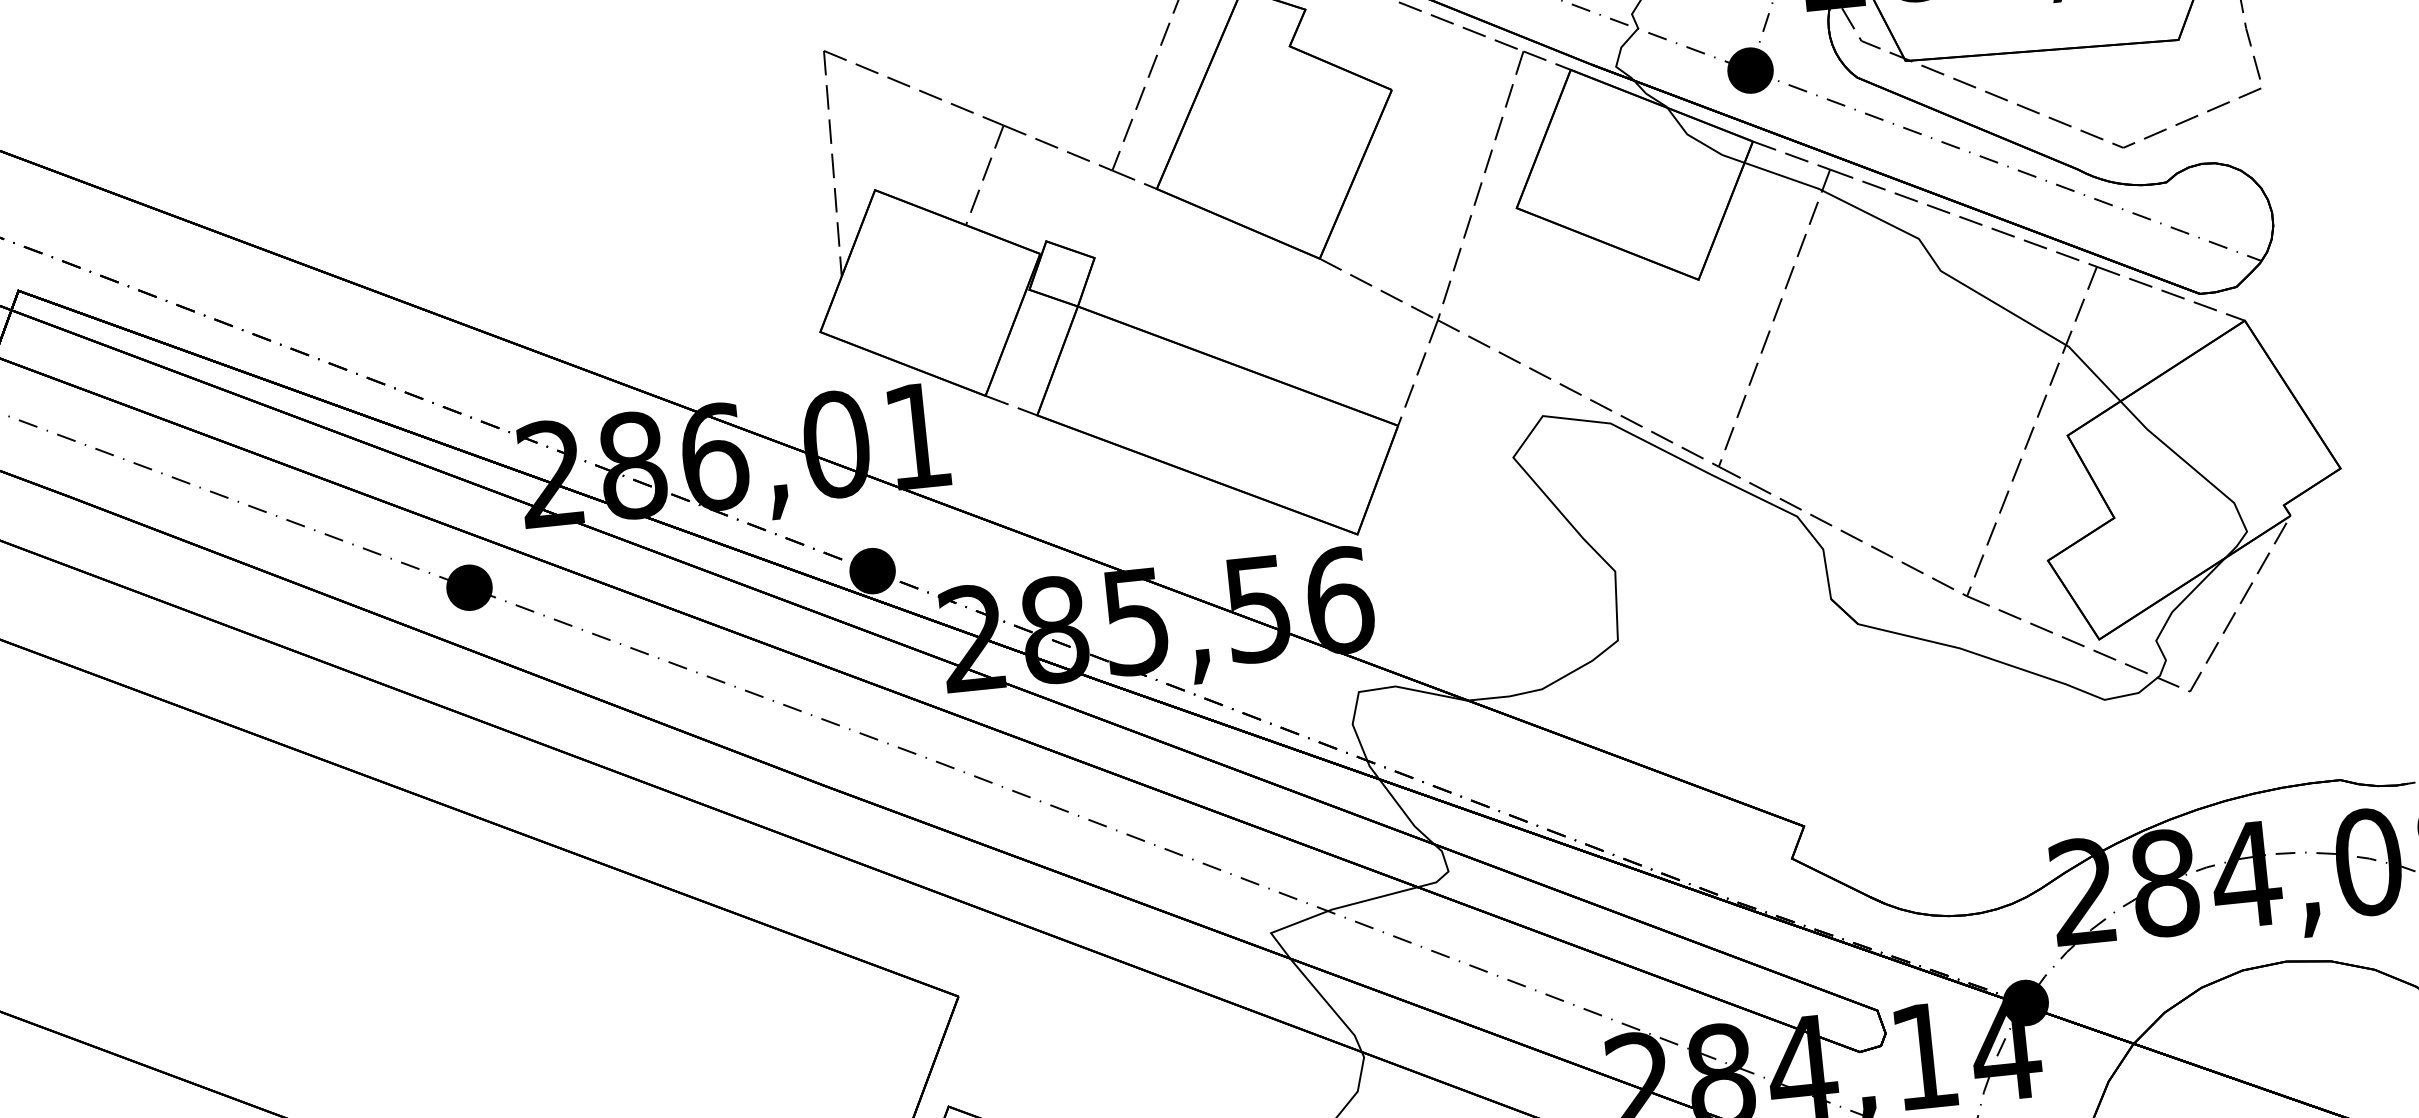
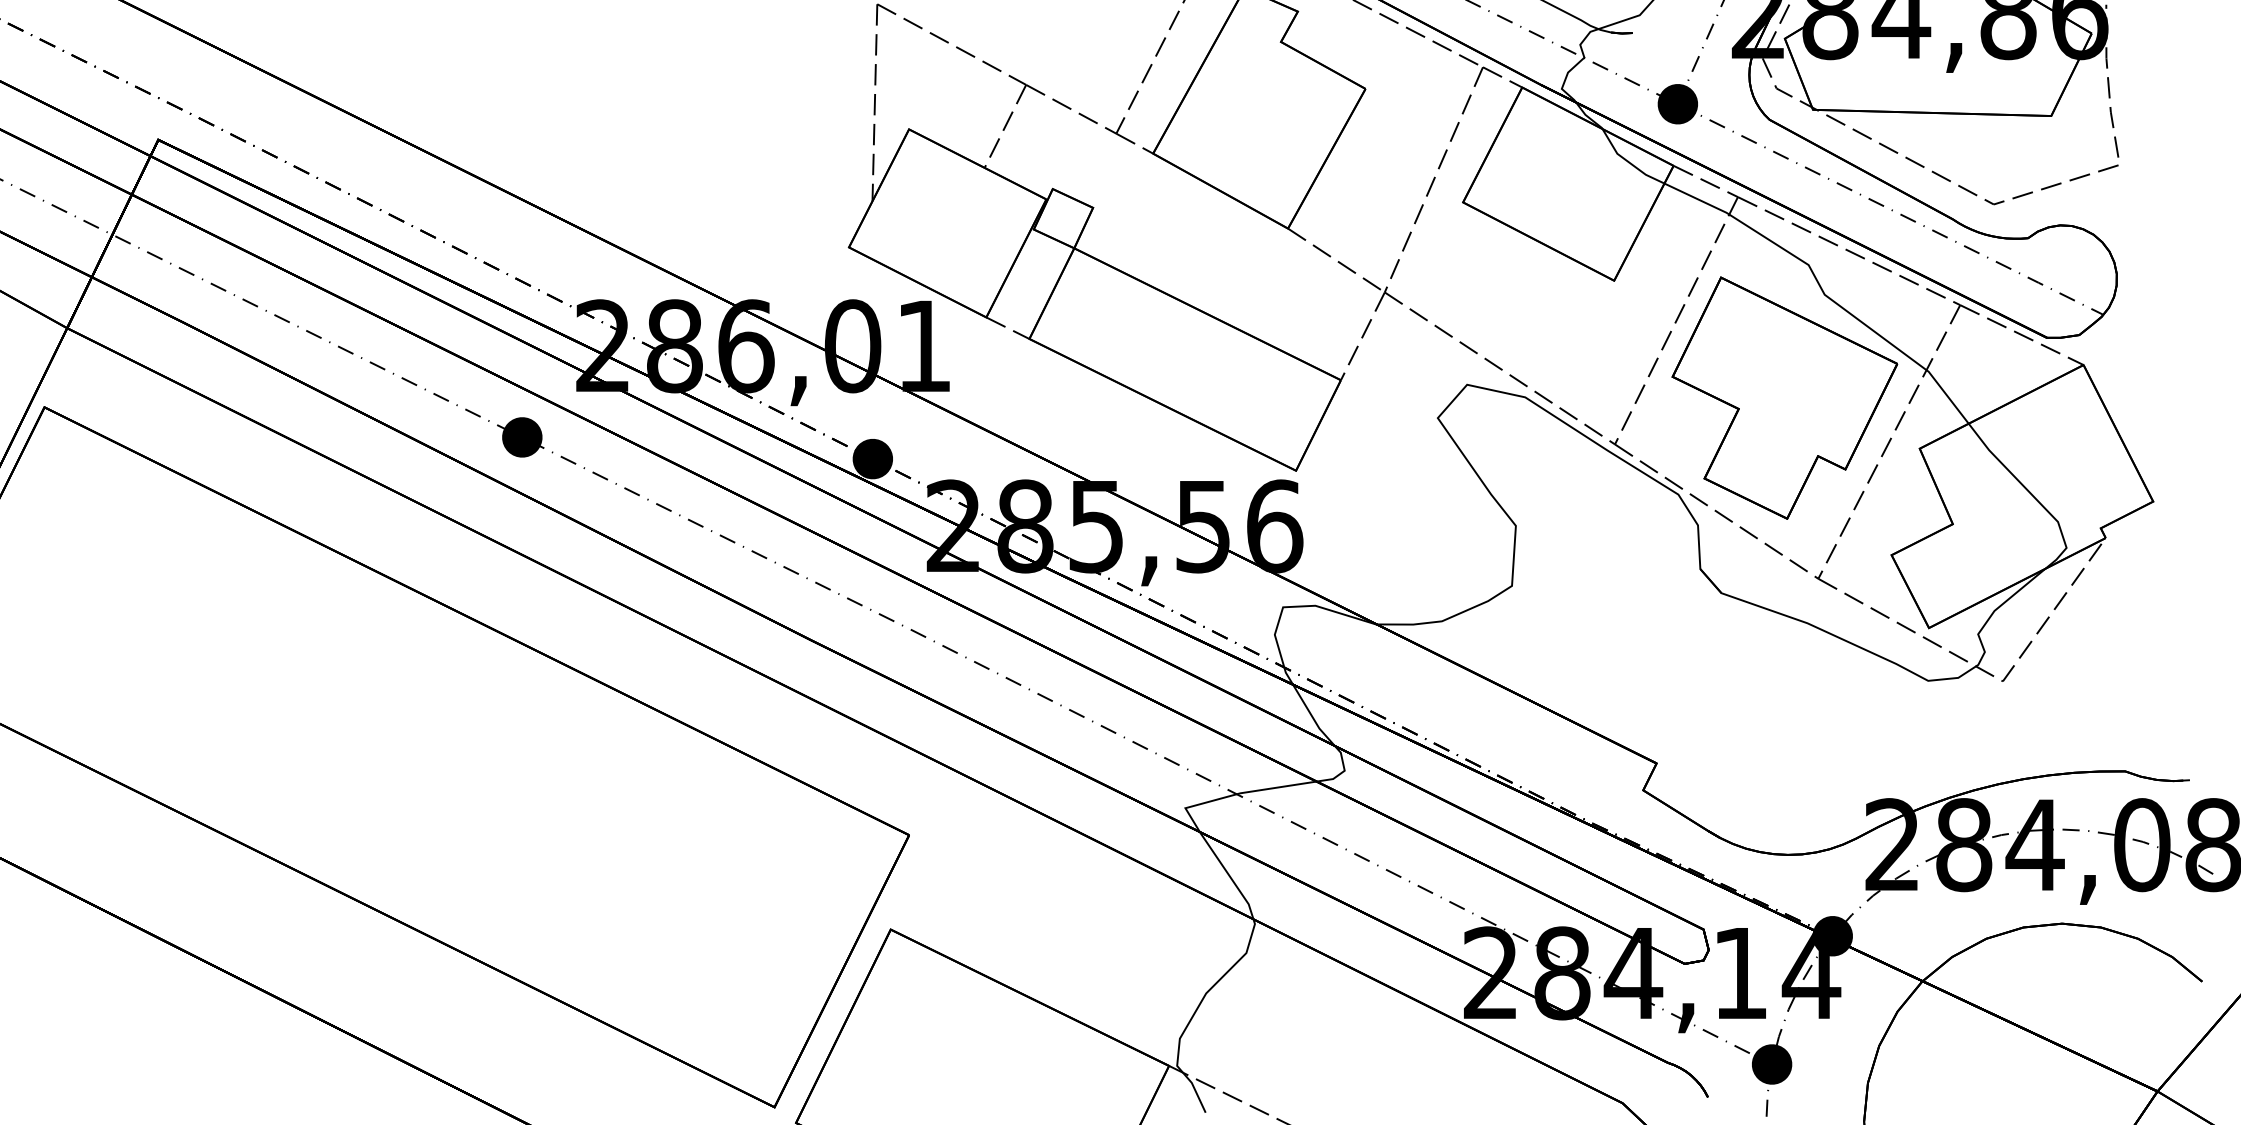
part: (1906, 393) -> (1784, 397), added

